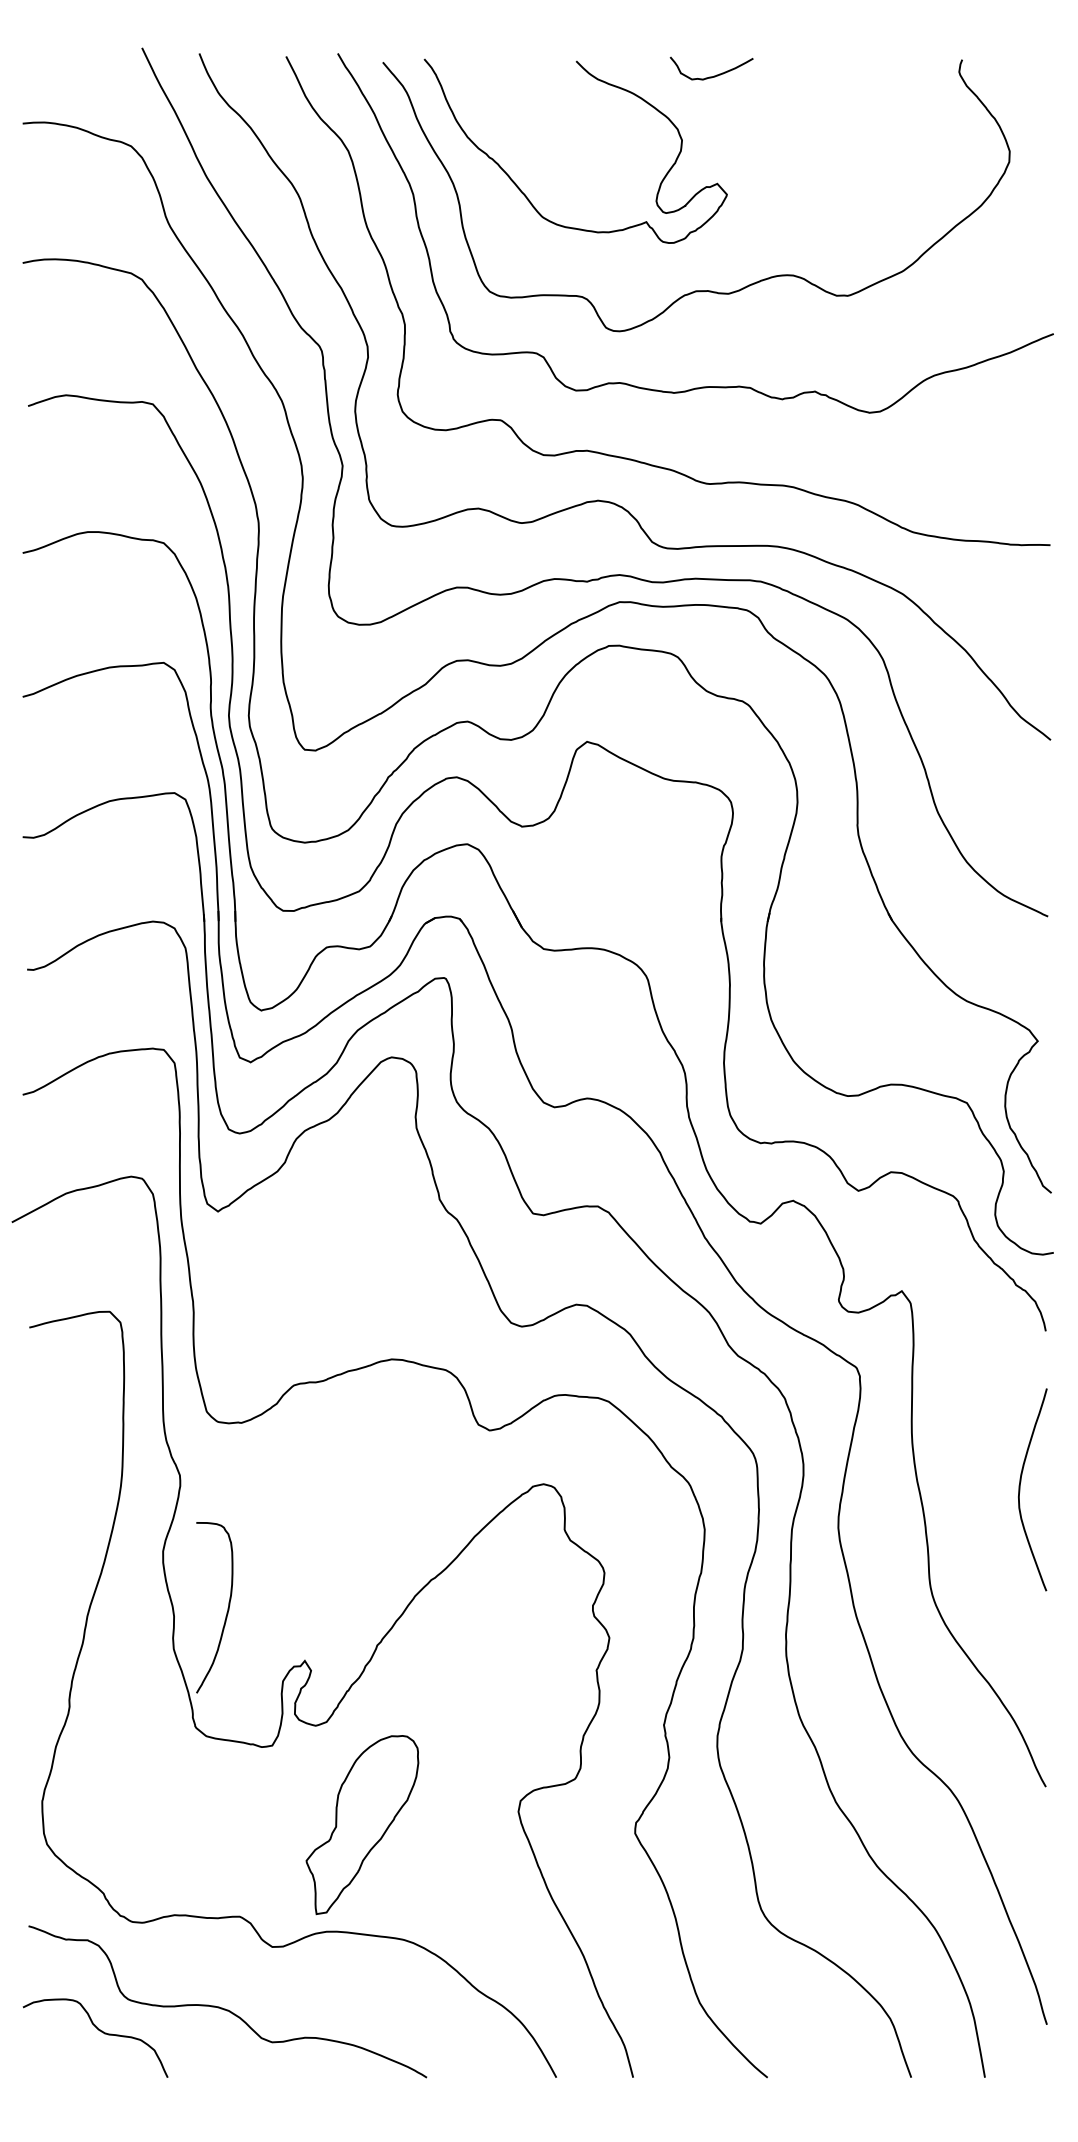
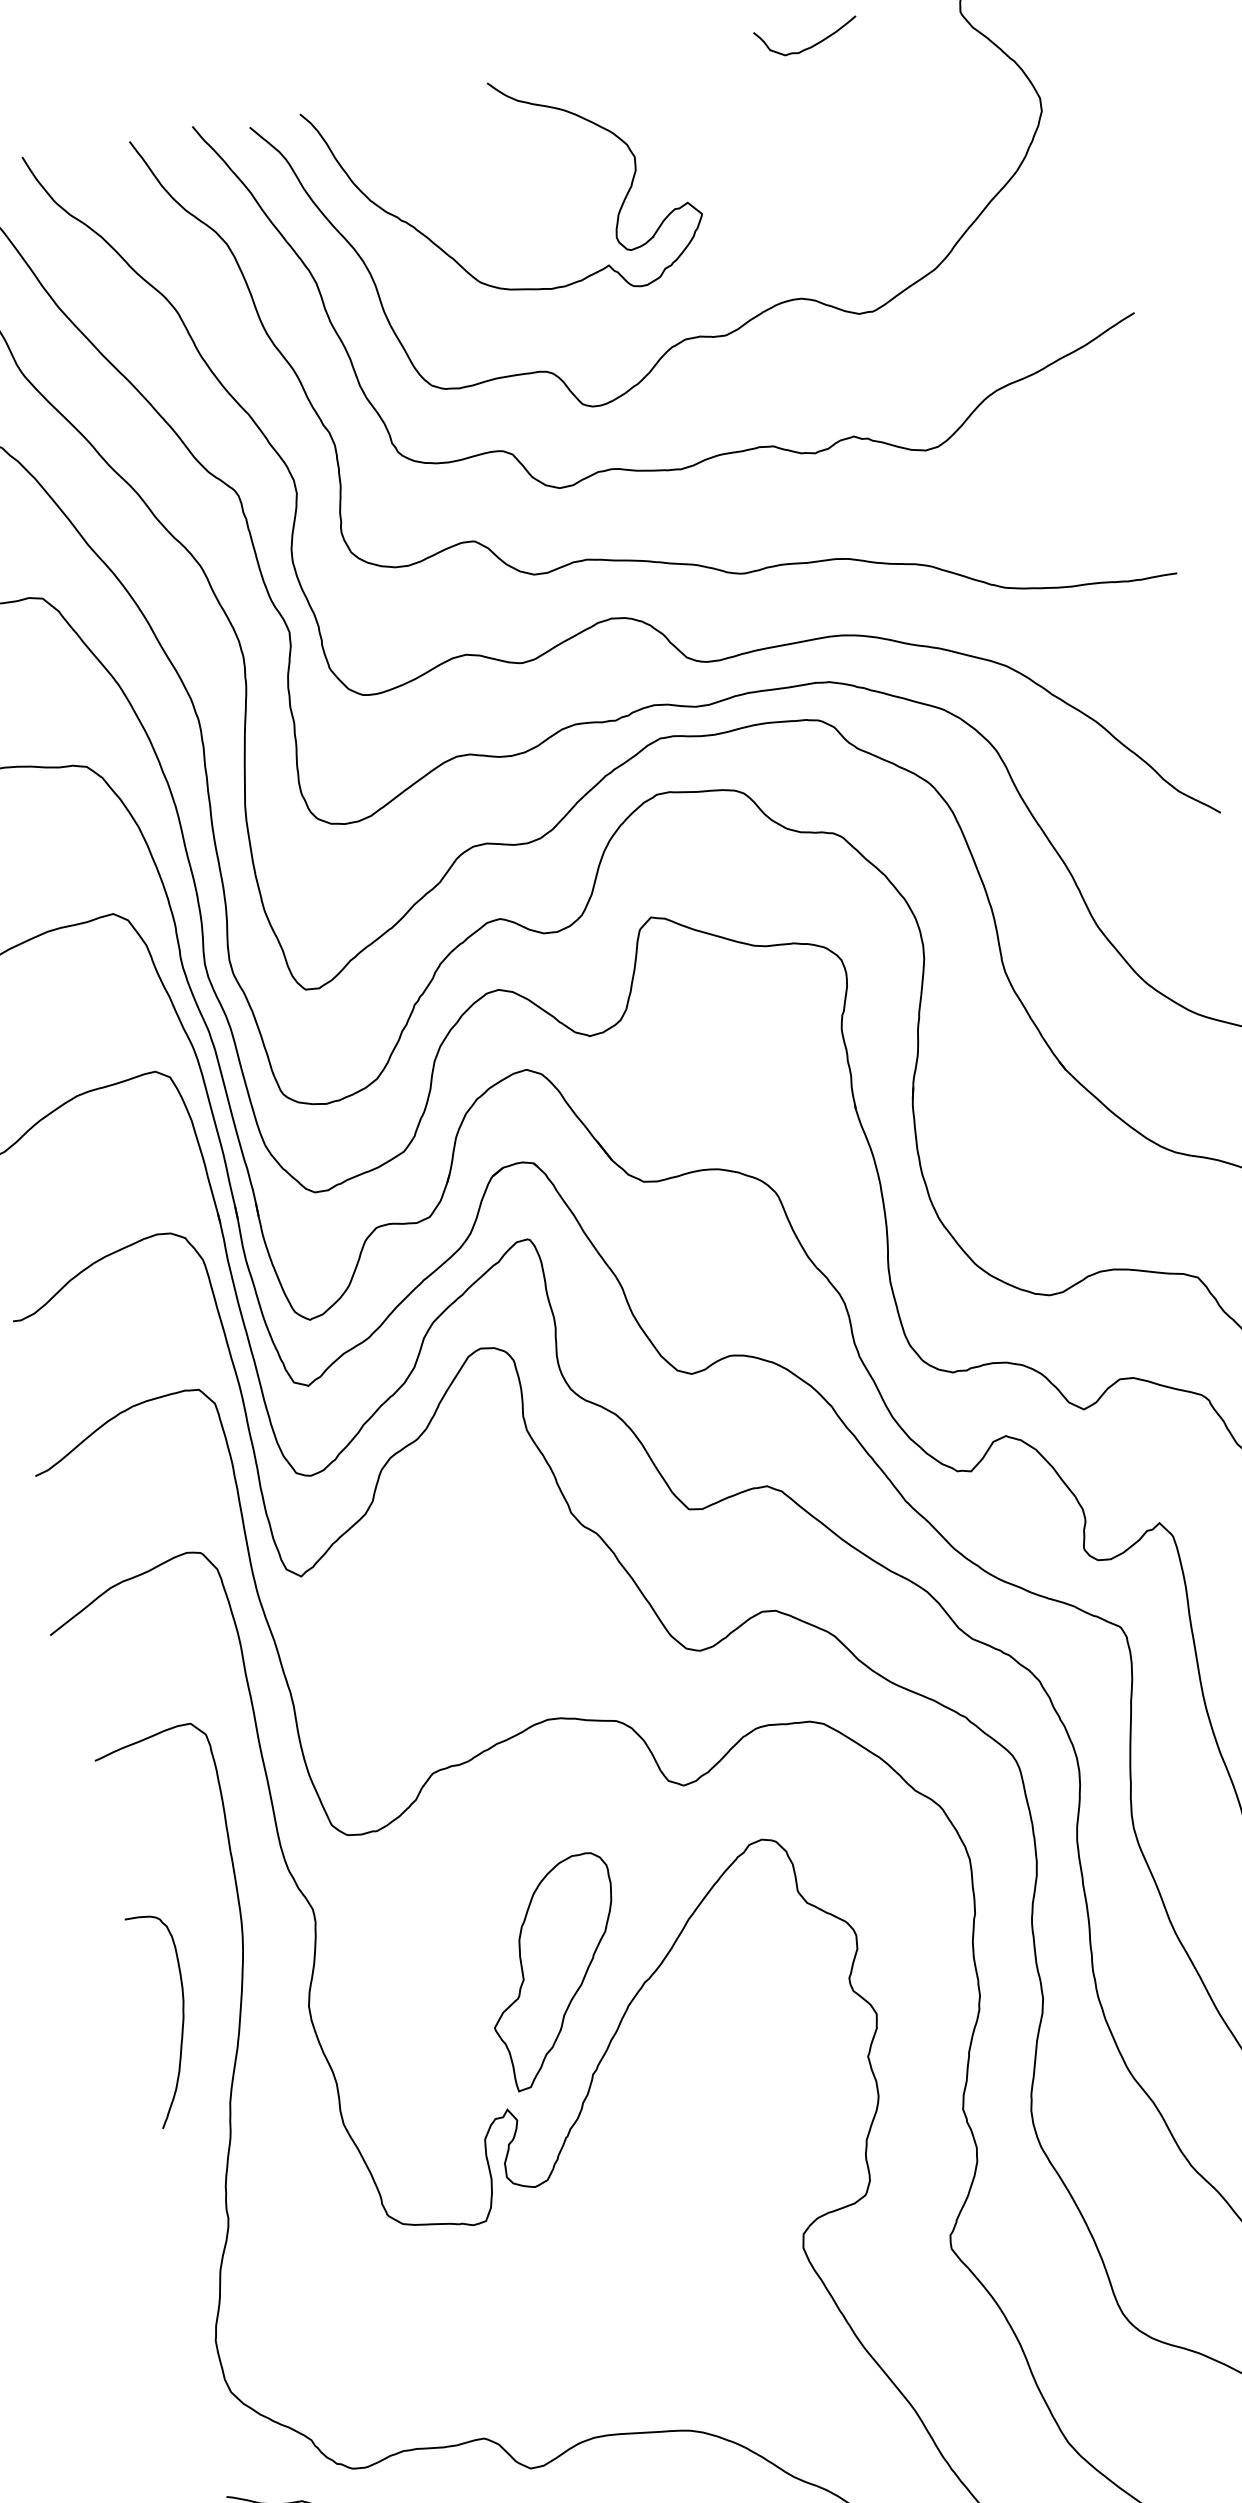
curve: (714, 75) -> (811, 45), moved
curve: (226, 1612) -> (181, 2023), moved
part: (362, 1825) -> (555, 1972), moved

